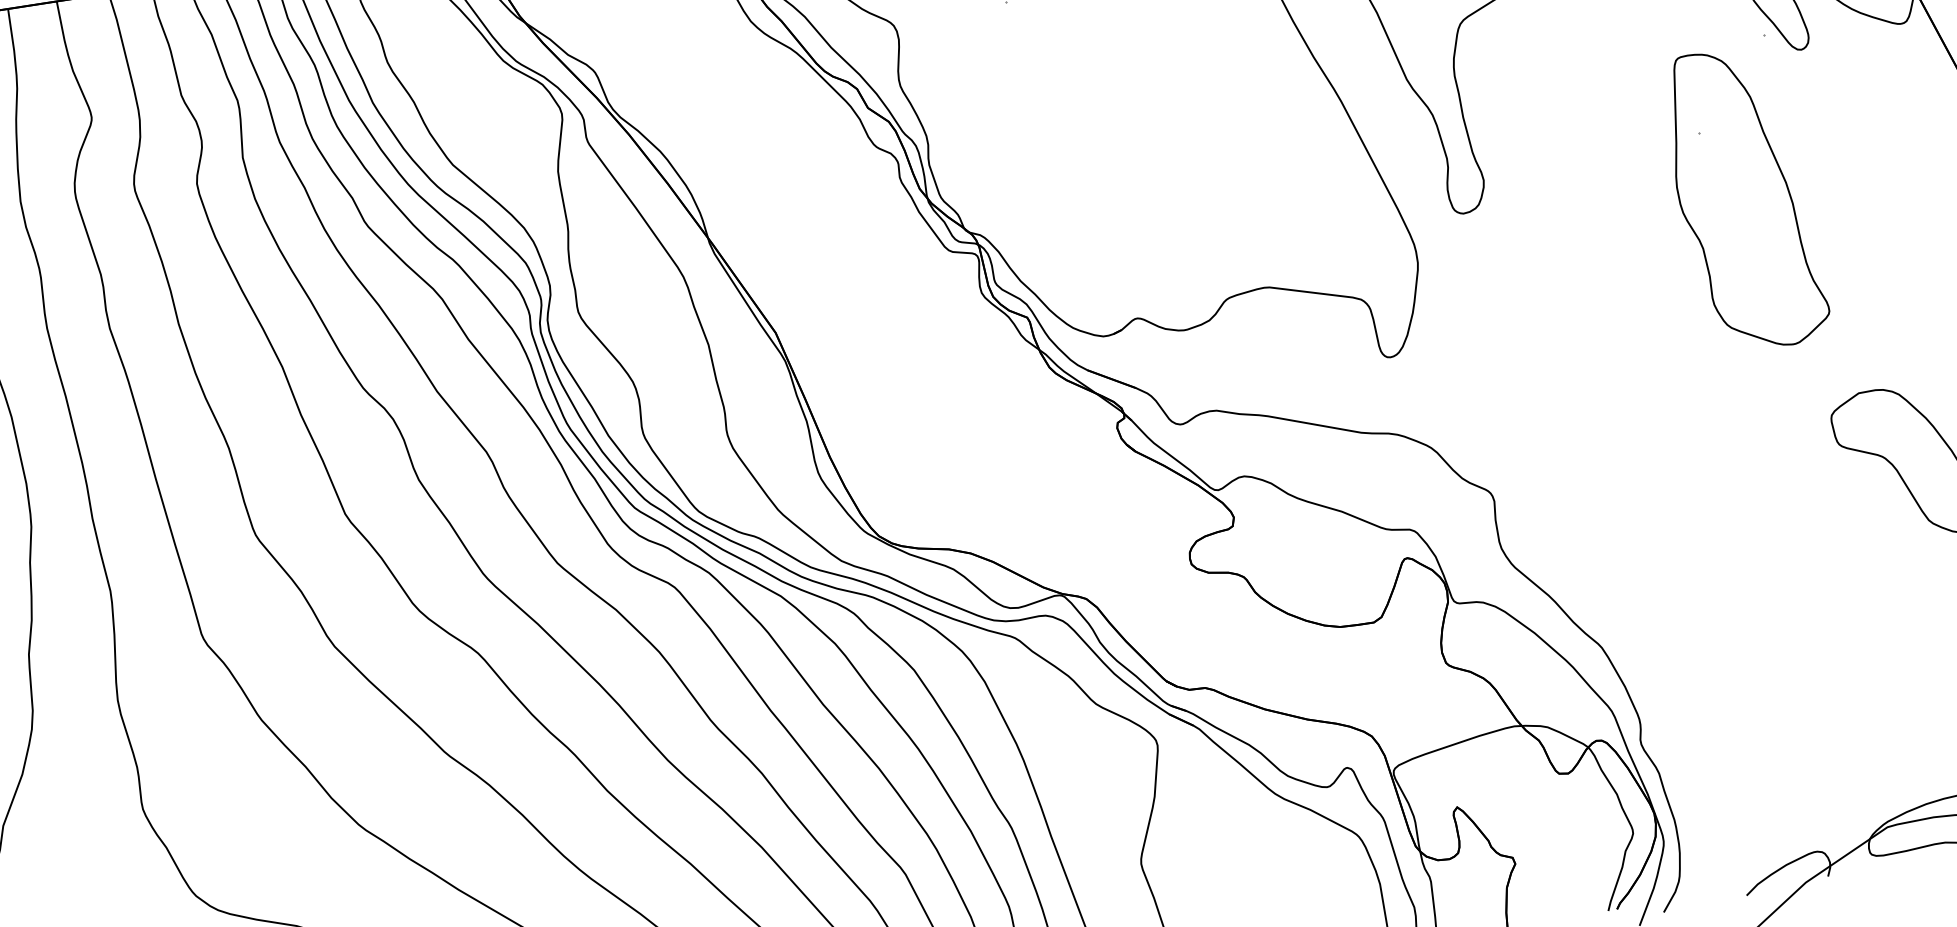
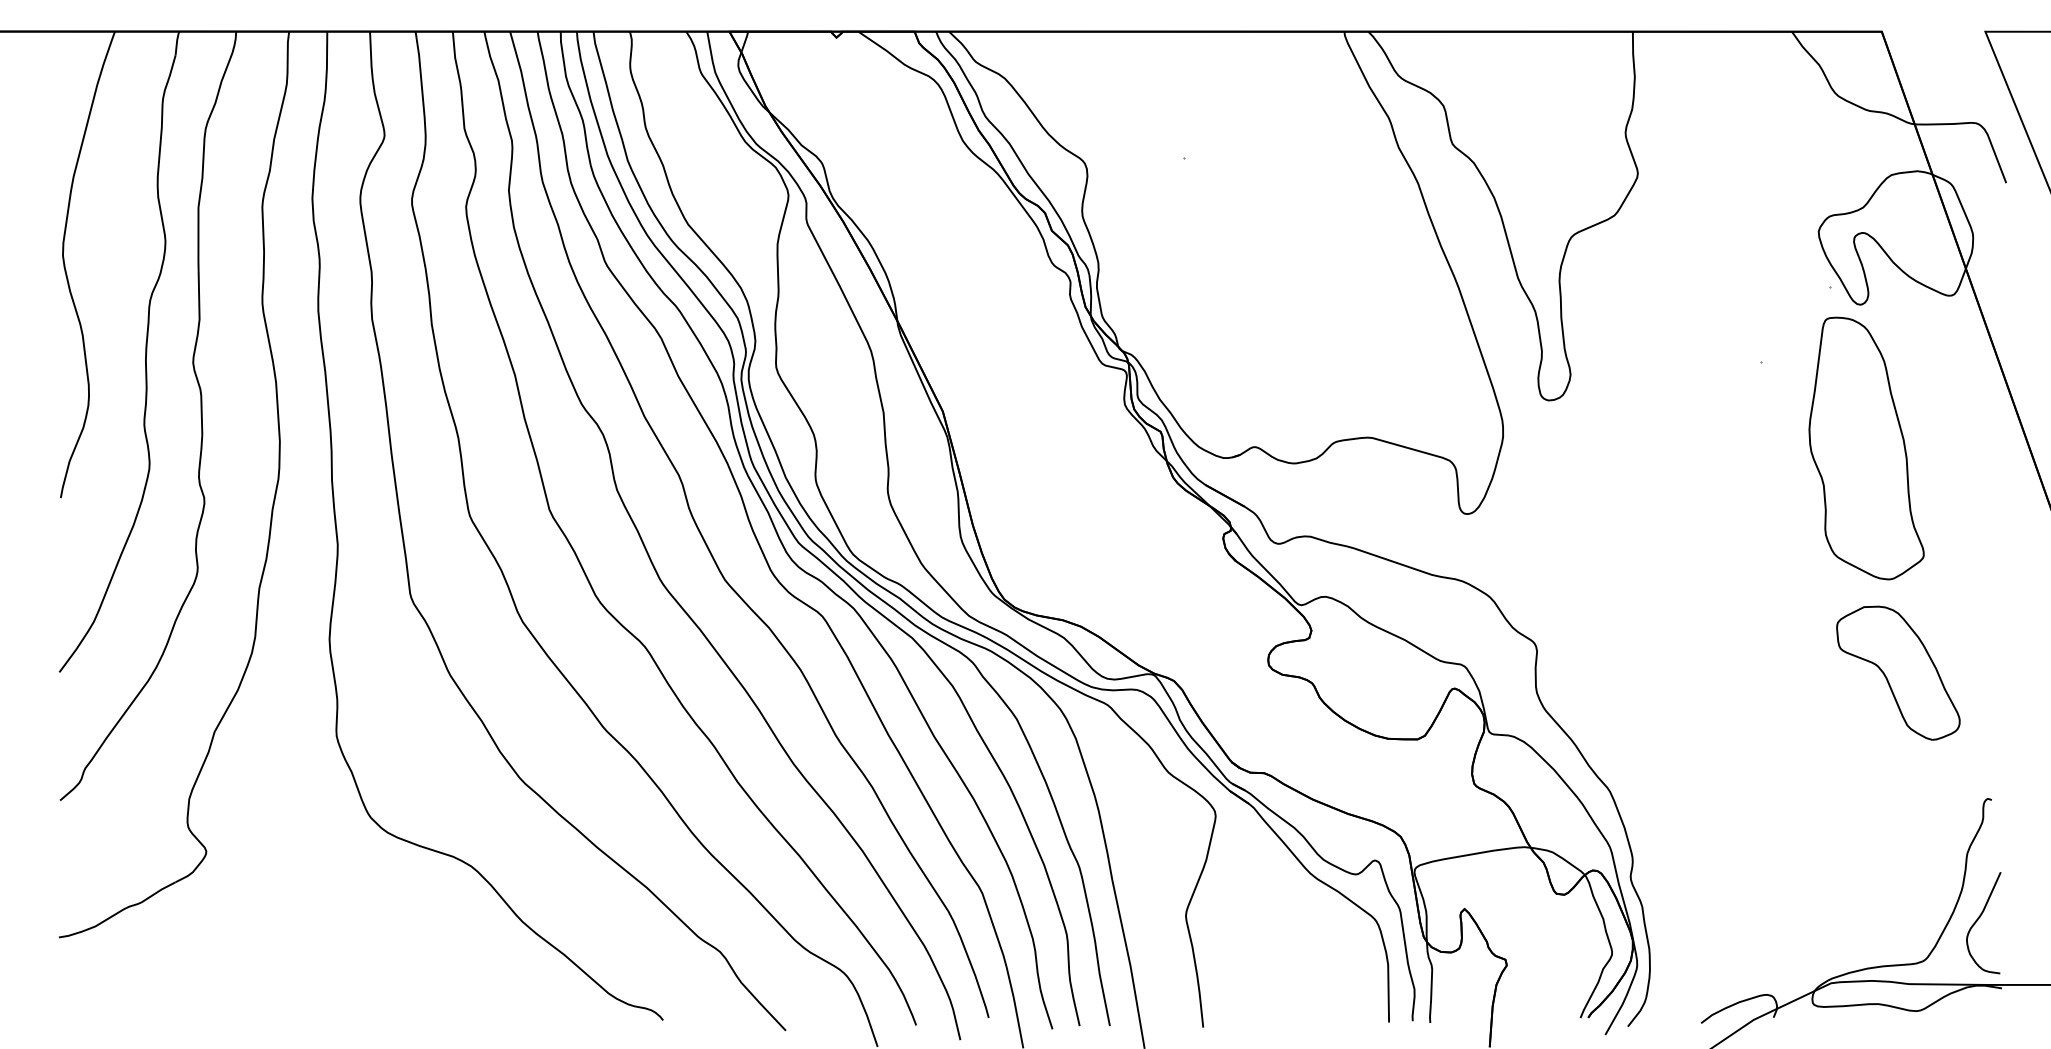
part: (1745, 199) -> (1866, 448), moved

